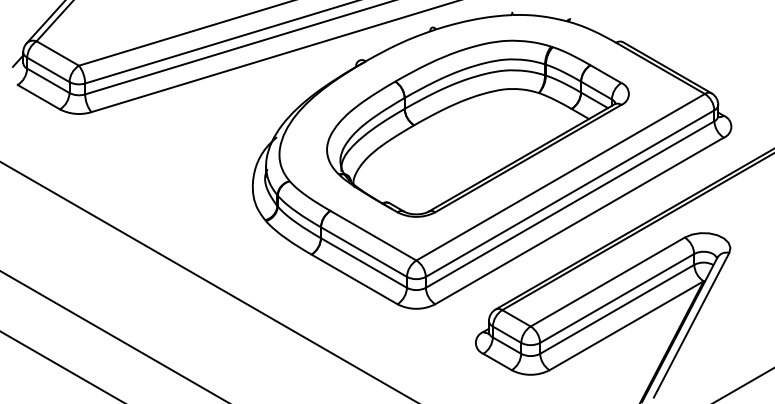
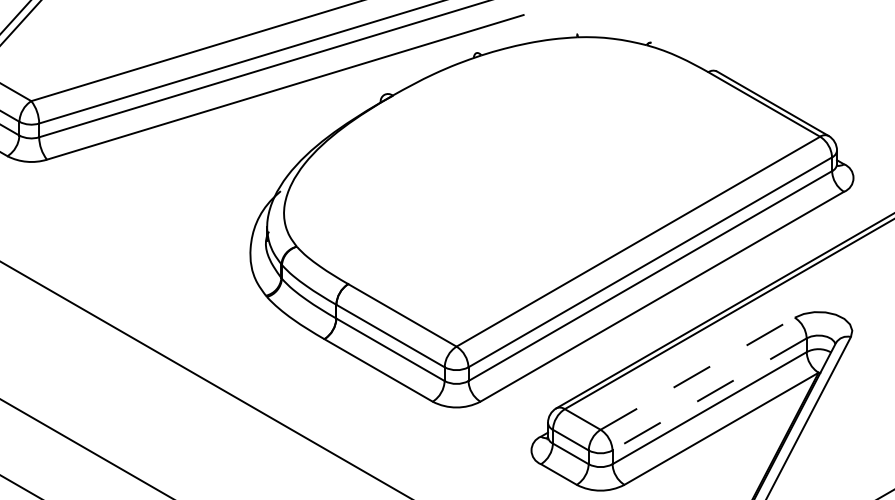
part: (477, 128) -> (533, 180), removed
line: (607, 282) -> (697, 374), solid -> dashed
line: (617, 298) -> (709, 394), solid -> dashed

